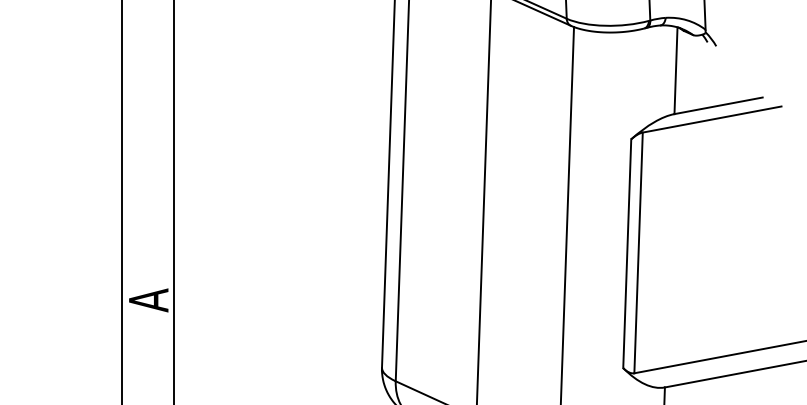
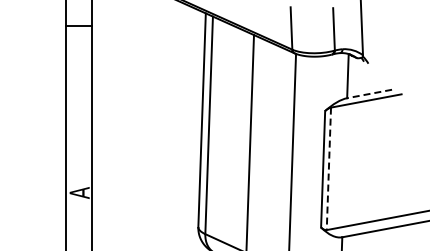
line: (718, 104) -> (369, 93), solid -> dashed
line: (637, 254) -> (328, 169), solid -> dashed

